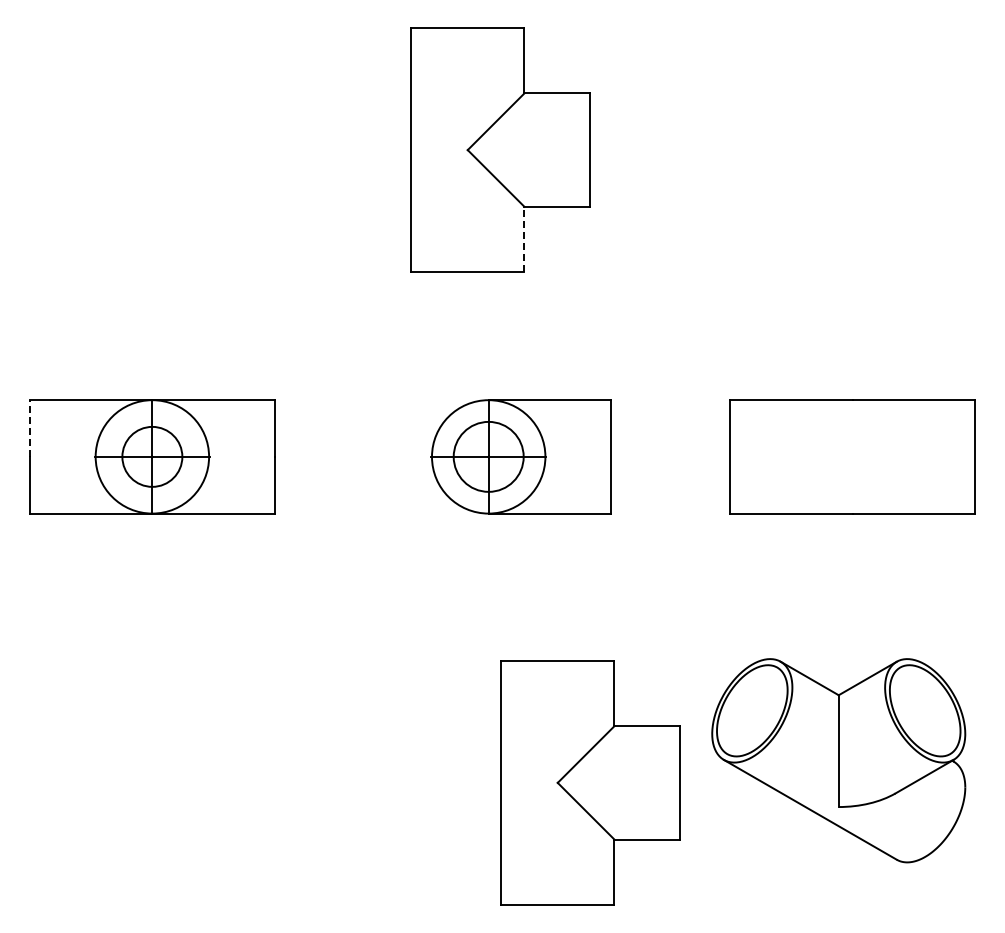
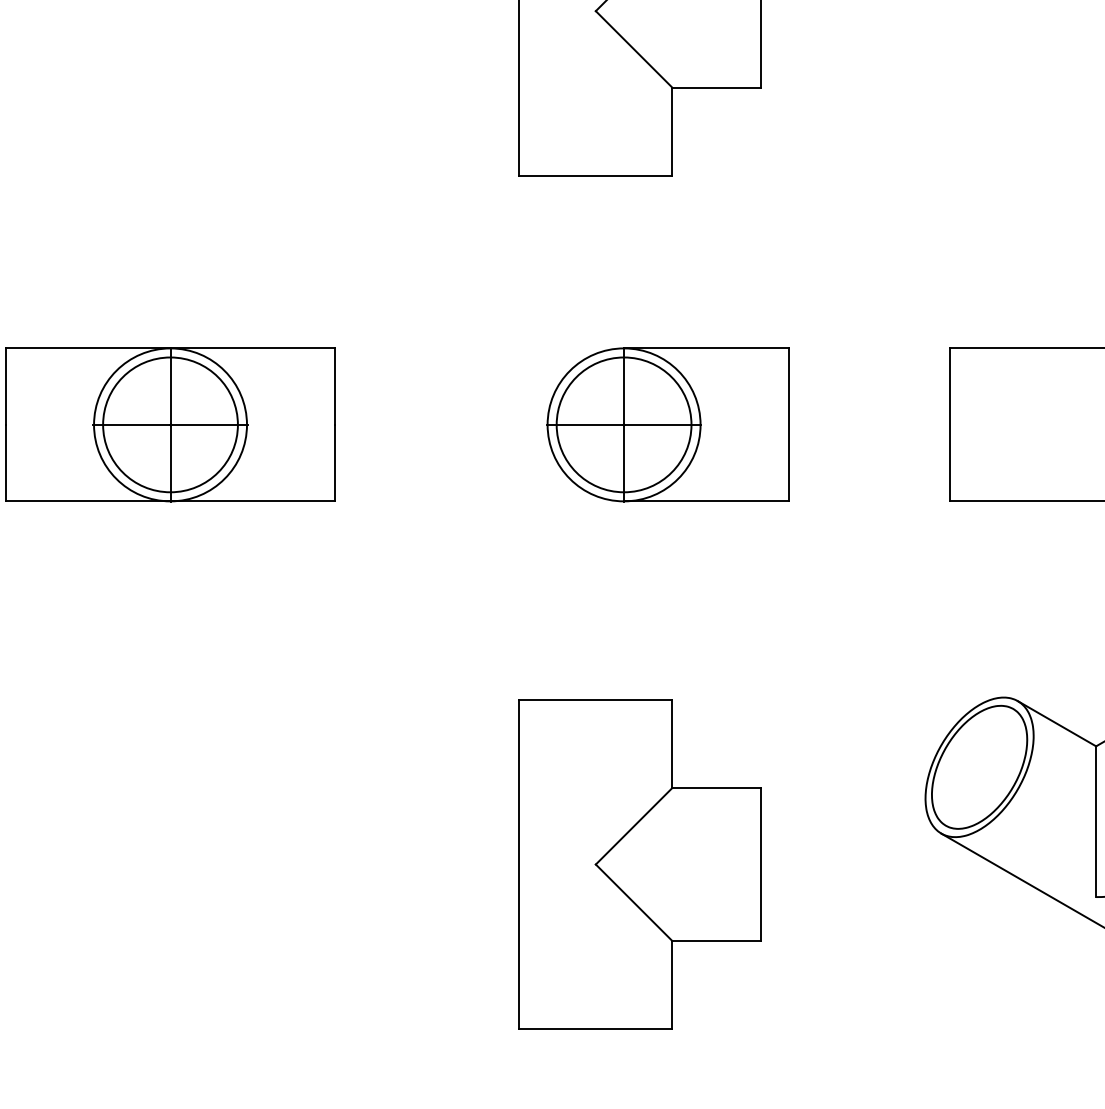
line: (524, 239) -> (672, 131), dashed -> solid
line: (30, 428) -> (6, 386), dashed -> solid
circle: (152, 456) -> (170, 424), size x1.67
circle: (488, 456) -> (623, 424), size x1.43
part: (590, 782) -> (639, 864), moved

